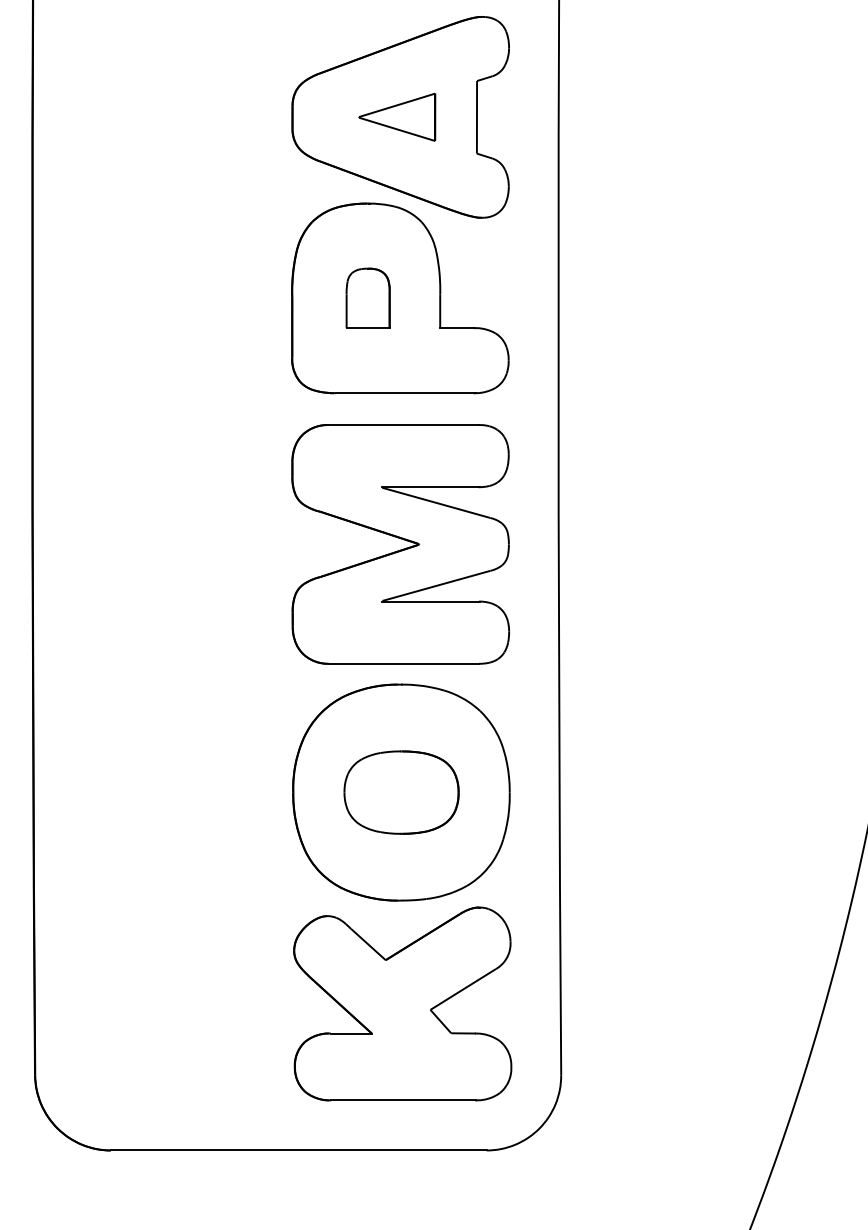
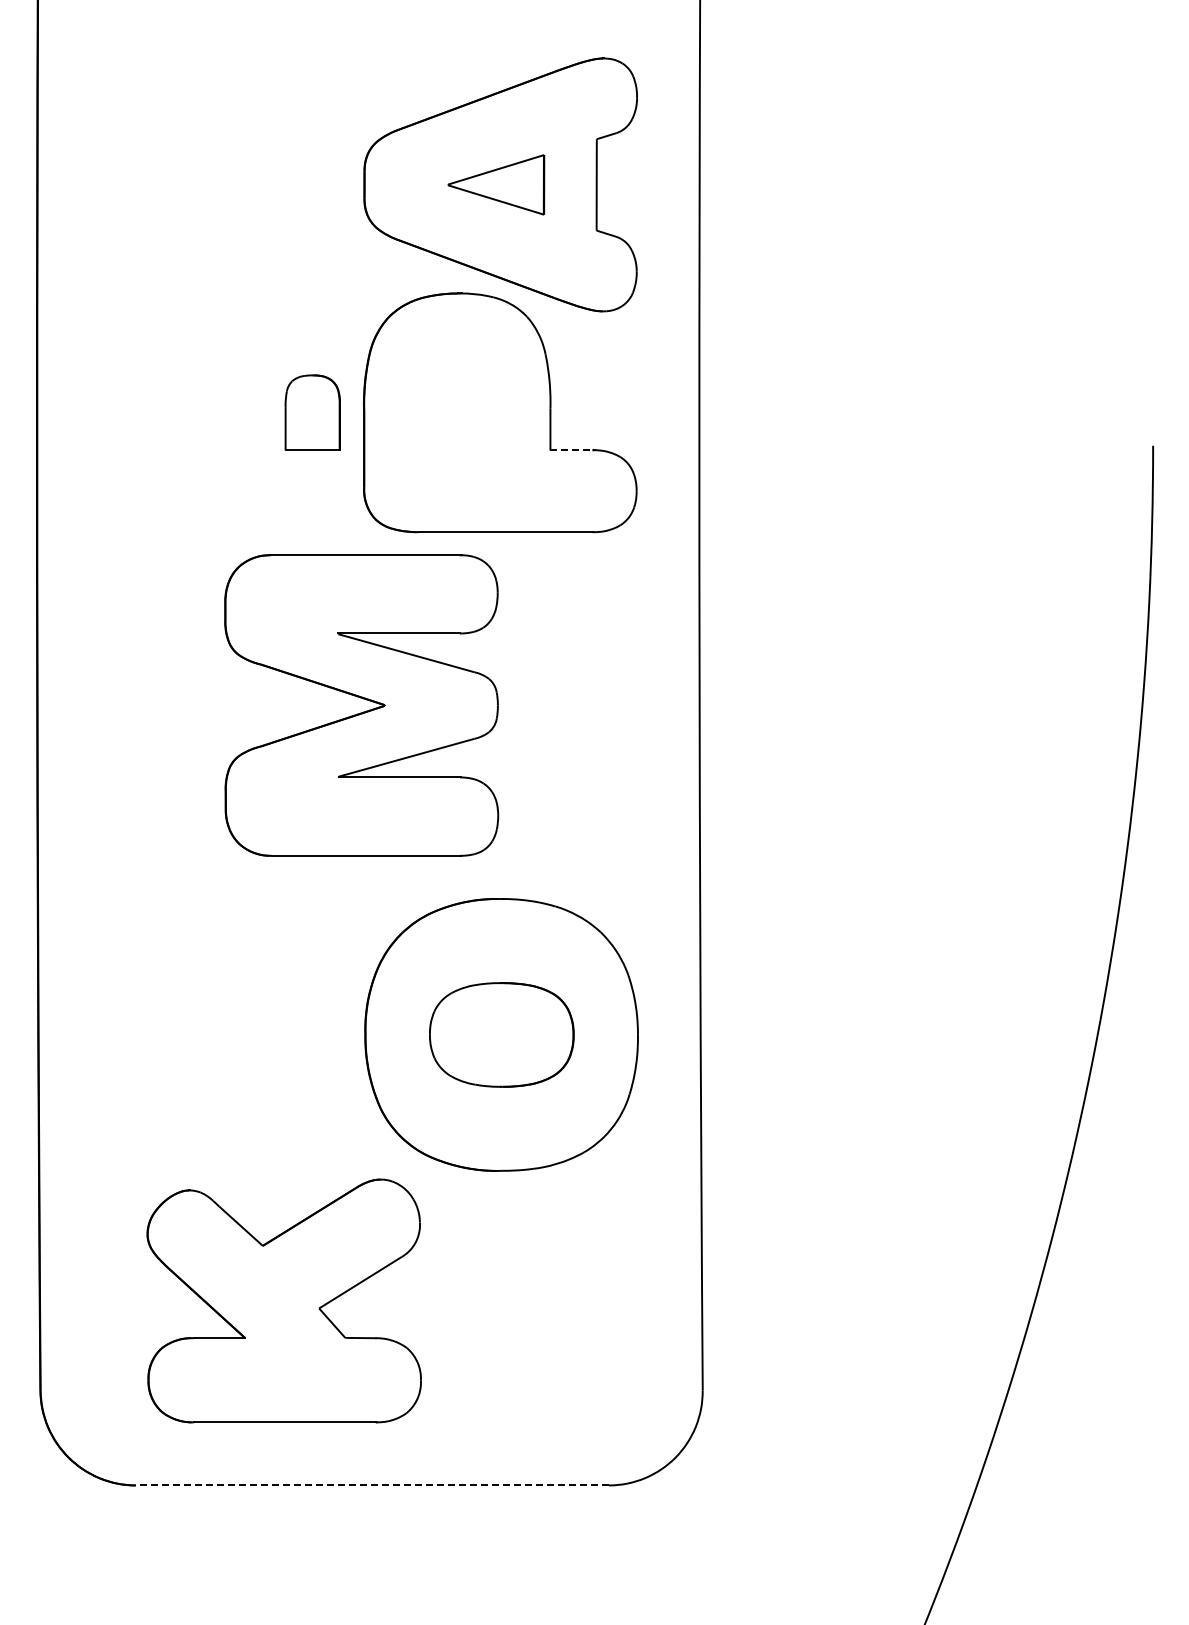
part: (367, 298) -> (312, 412), moved
line: (457, 328) -> (572, 450), solid -> dashed
part: (402, 539) -> (363, 699), moved
part: (402, 1003) -> (283, 1300), moved
line: (298, 1150) -> (372, 1485), solid -> dashed

